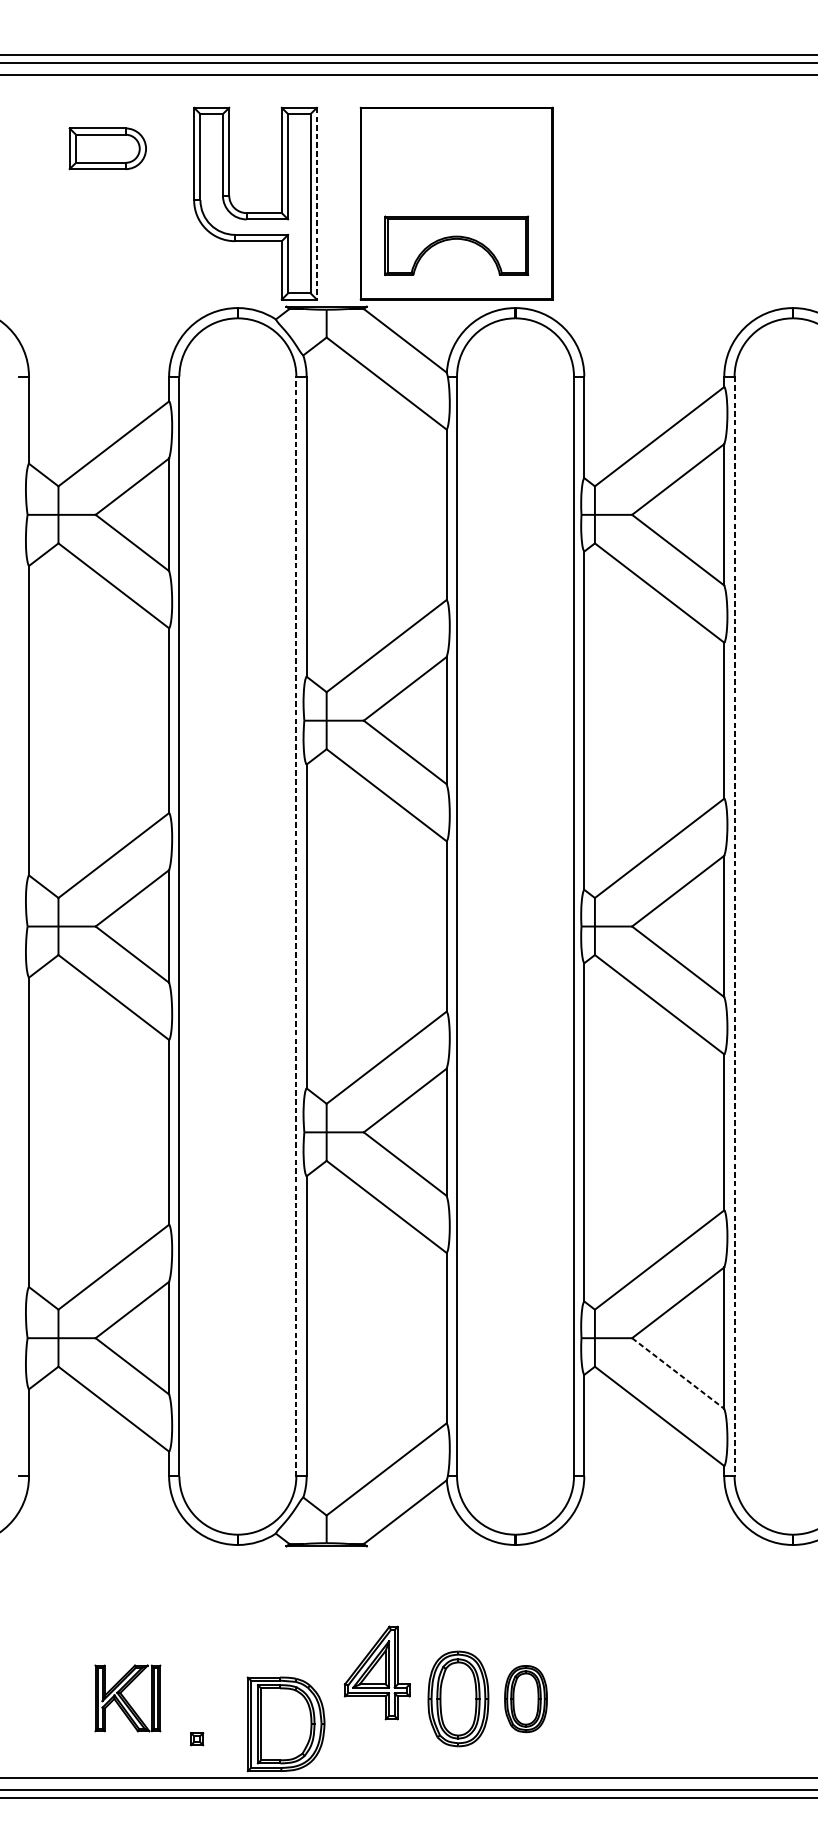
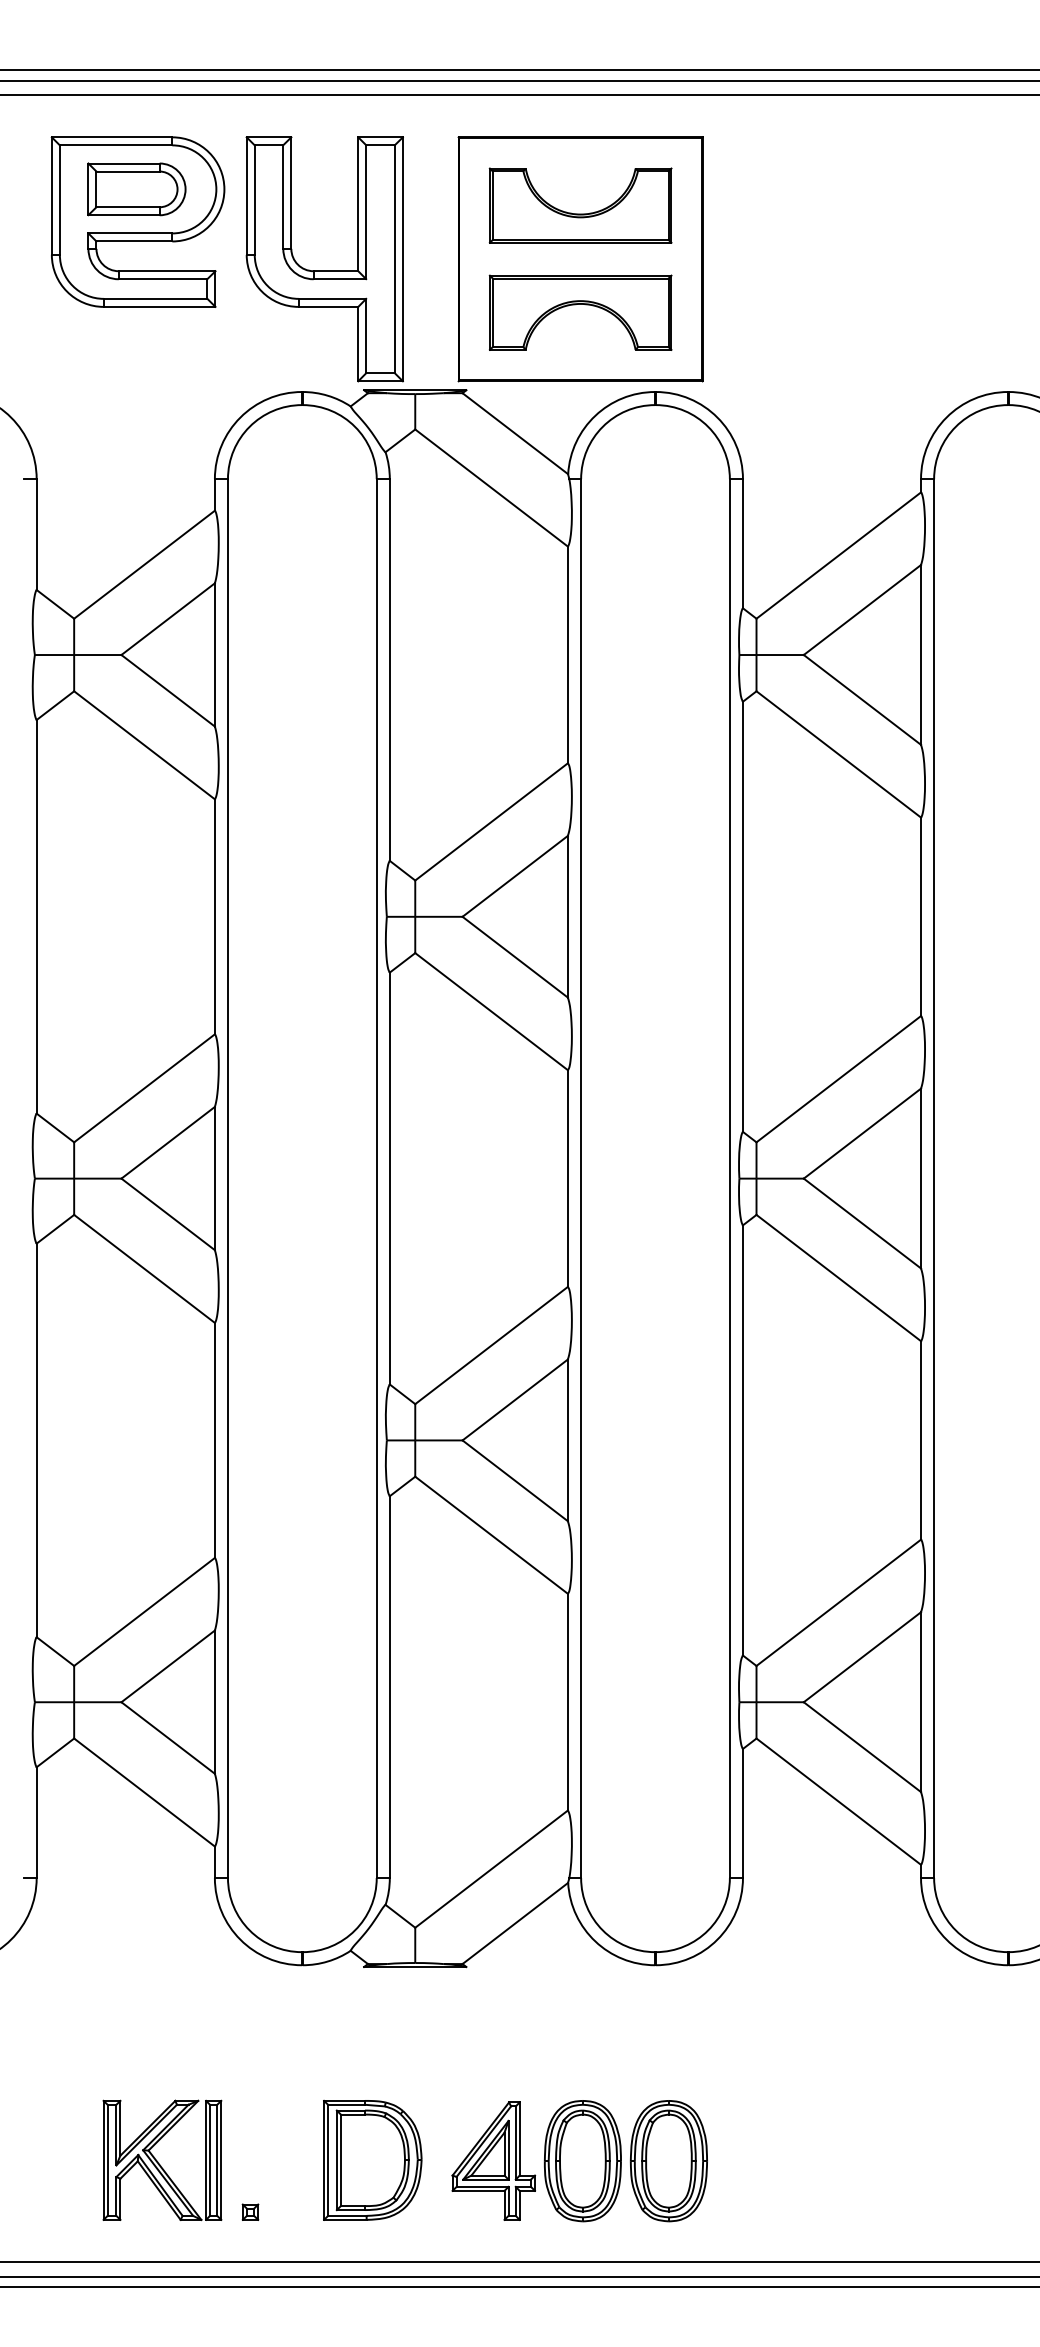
part: (456, 167) -> (580, 213), added
part: (108, 174) -> (137, 221), added
line: (316, 203) -> (402, 259), dashed -> solid
line: (296, 926) -> (376, 1178), dashed -> solid
line: (734, 927) -> (934, 1179), dashed -> solid
line: (678, 1373) -> (862, 1747), dashed -> solid
part: (377, 1672) -> (493, 2160), moved
part: (127, 1698) -> (162, 2160), size x1.43
part: (525, 1699) -> (668, 2161), size x1.43
part: (285, 1723) -> (372, 2159), moved

